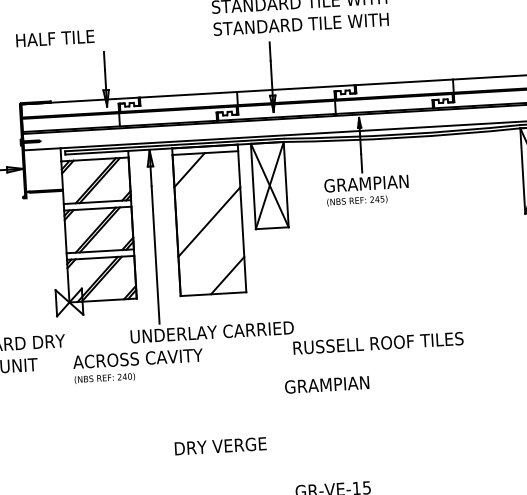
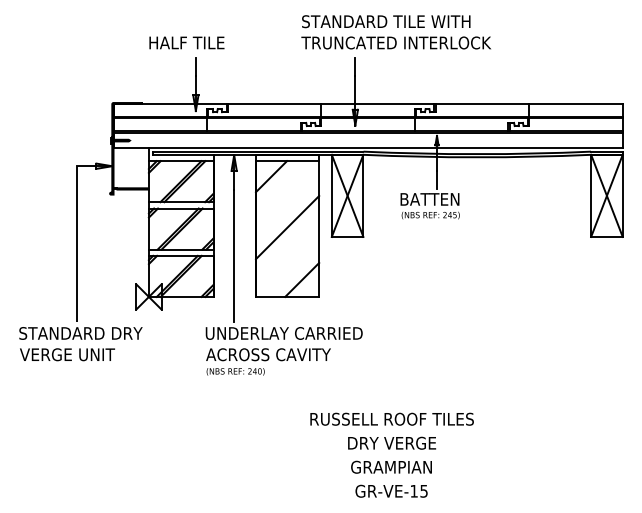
text: (311, 23) -> (396, 42), STANDARD TILE WITH -> TRUNCATED INTERLOCK
text: (54, 38) -> (186, 42), moved
text: (366, 183) -> (440, 199), GRAMPIAN -> BATTEN
text: (377, 342) -> (391, 418), moved
text: (138, 365) -> (268, 361), moved
text: (326, 384) -> (391, 466), moved
text: (221, 445) -> (392, 442), moved

